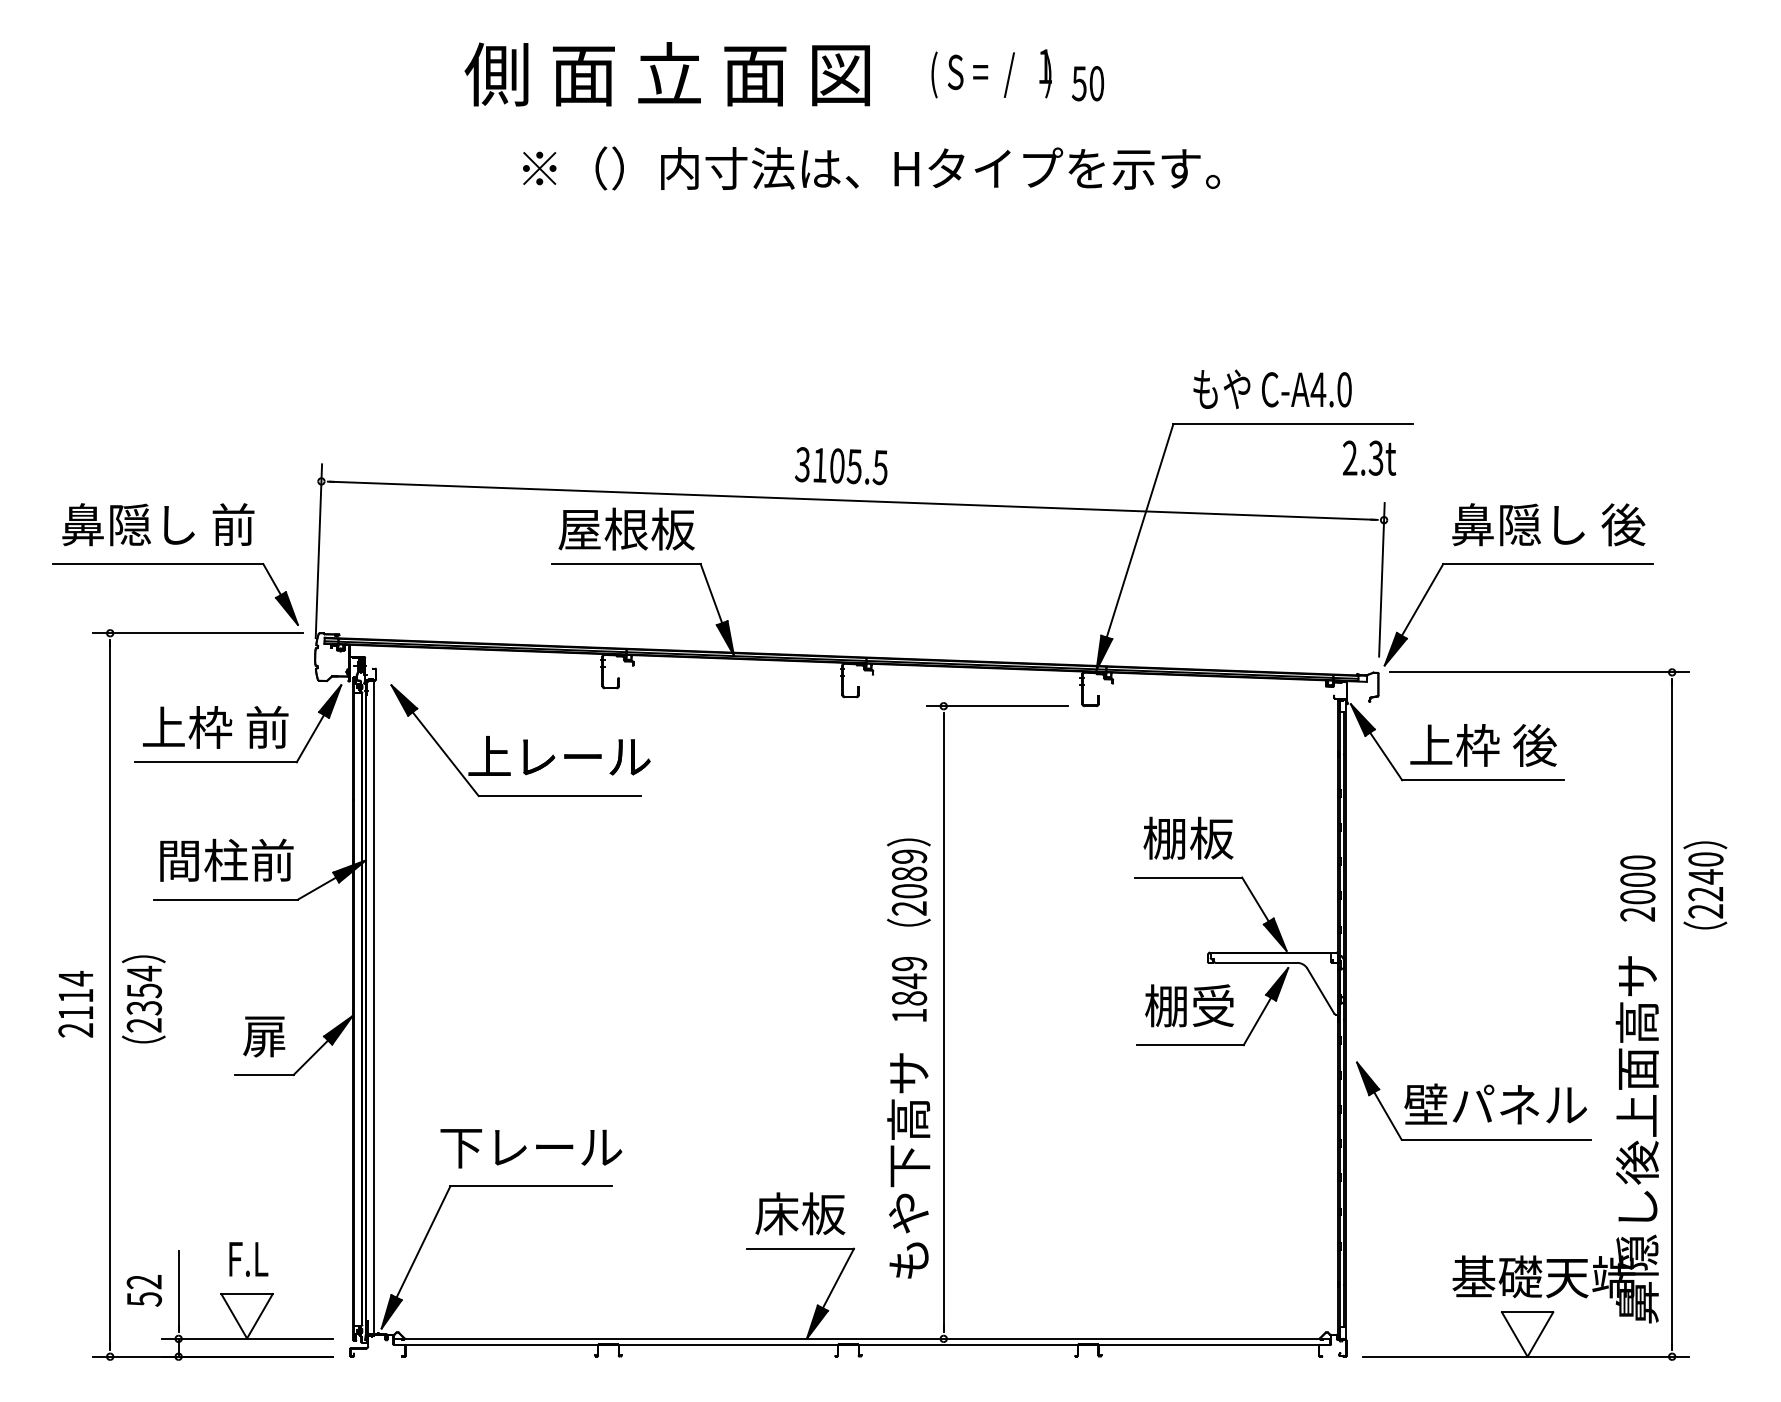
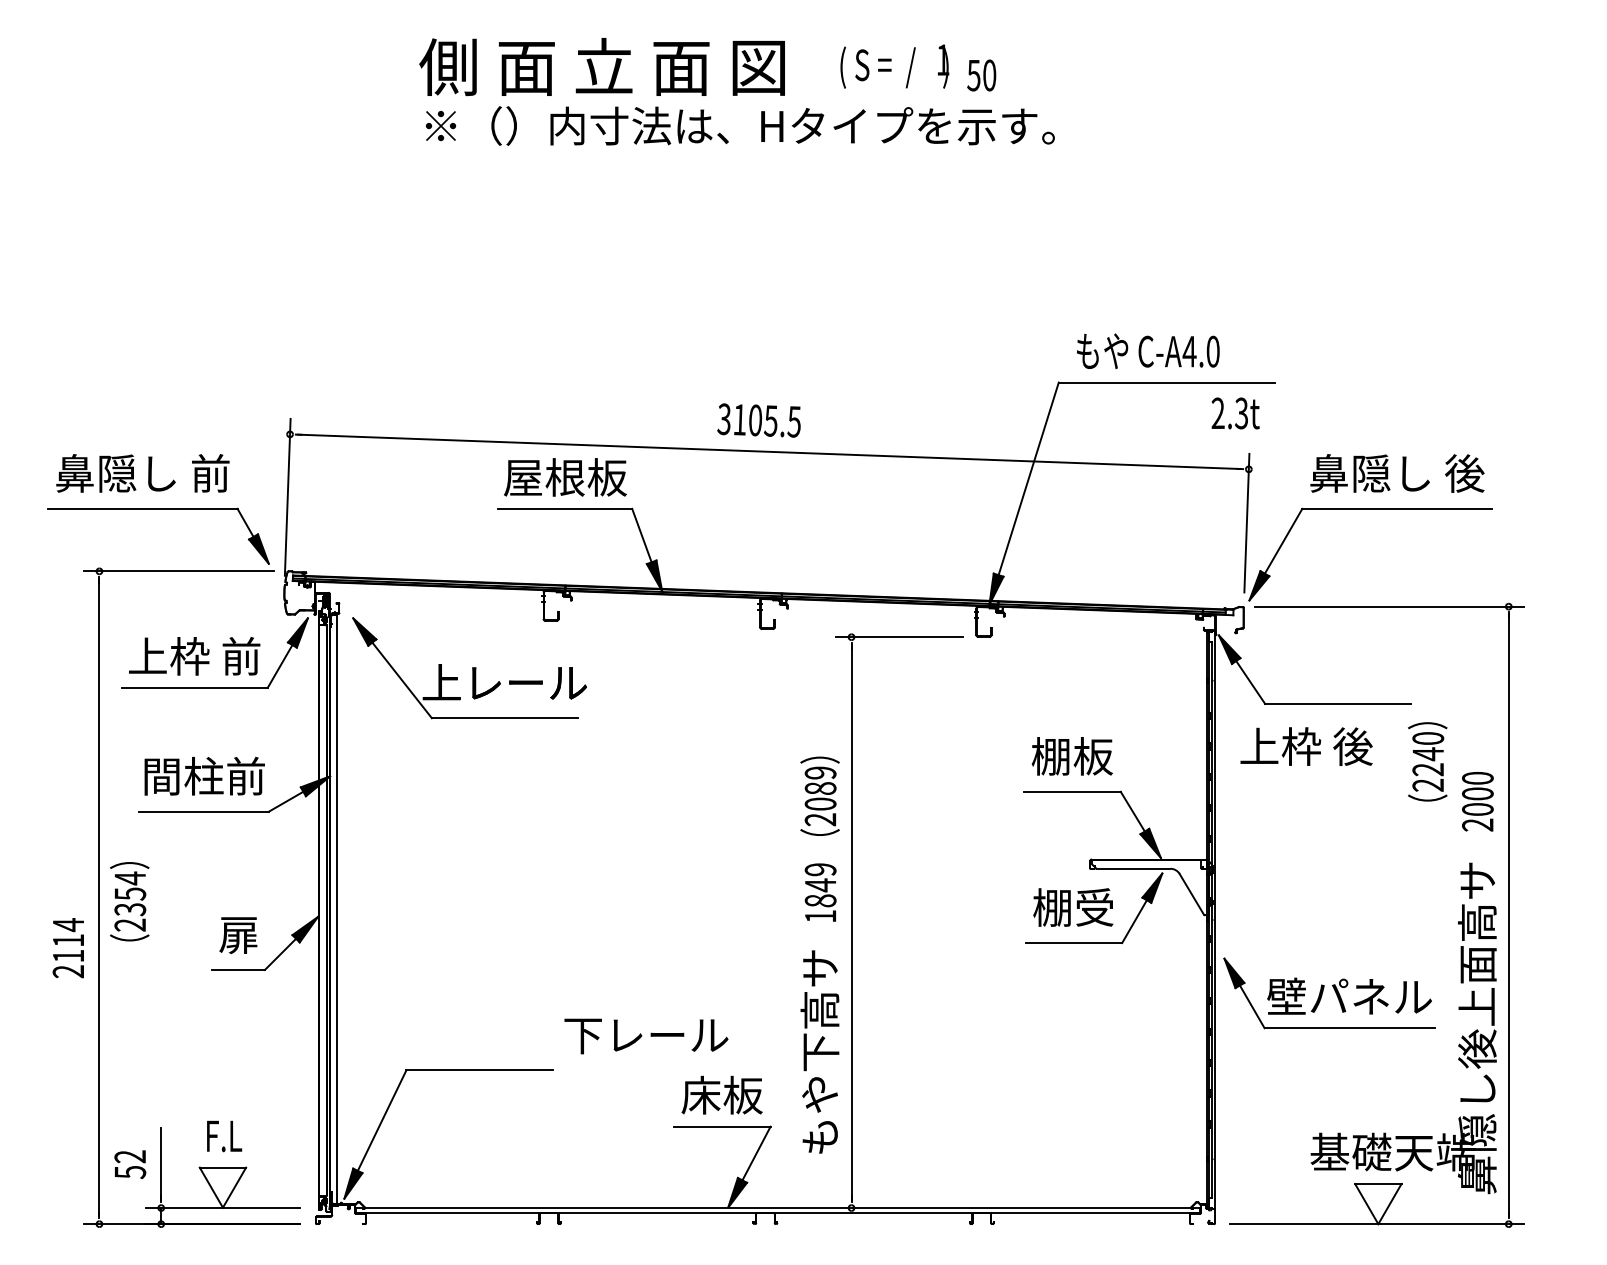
text: (871, 167) -> (740, 125), moved
text: (1483, 745) -> (1306, 746), moved
text: (1705, 884) -> (1427, 761), moved
text: (74, 1004) -> (67, 948), moved
text: (531, 1148) -> (646, 1036), moved

